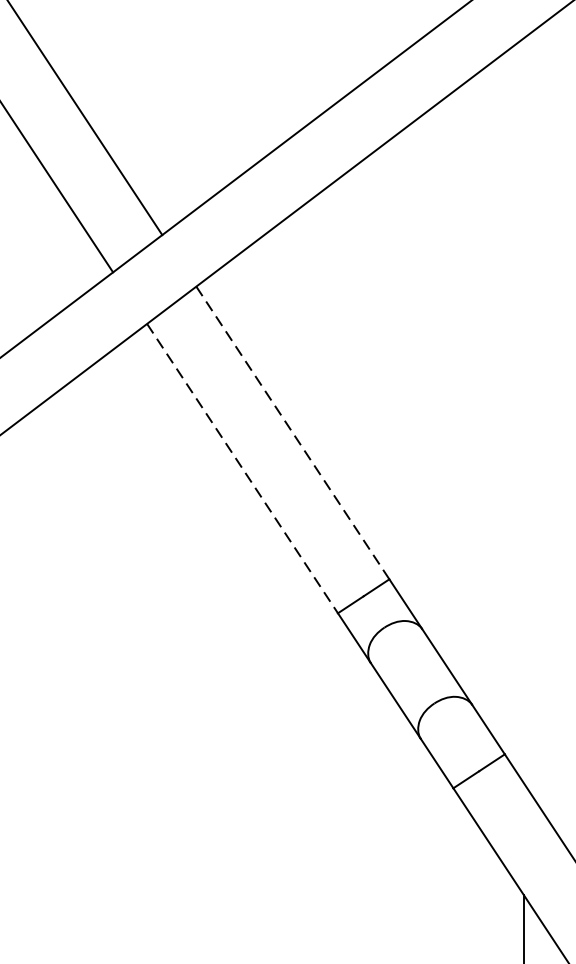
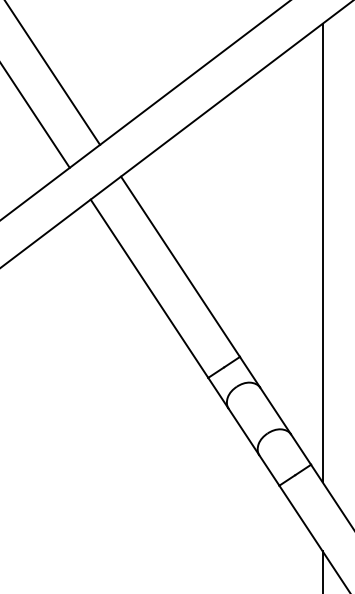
line: (523, 409) -> (322, 252), added
line: (292, 434) -> (180, 267), dashed -> solid
line: (242, 468) -> (149, 288), dashed -> solid

